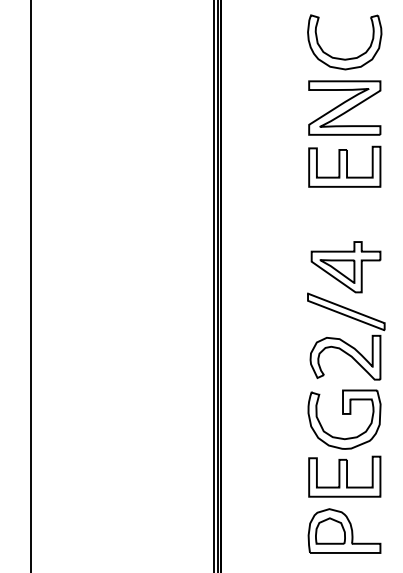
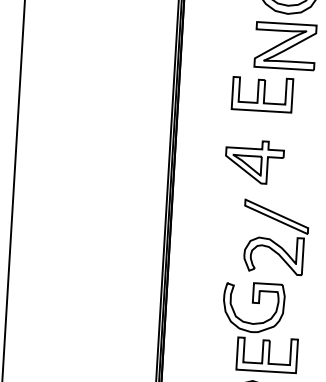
part: (344, 166) -> (262, 93), moved
part: (345, 267) -> (254, 162), moved
part: (344, 419) -> (253, 307), moved

